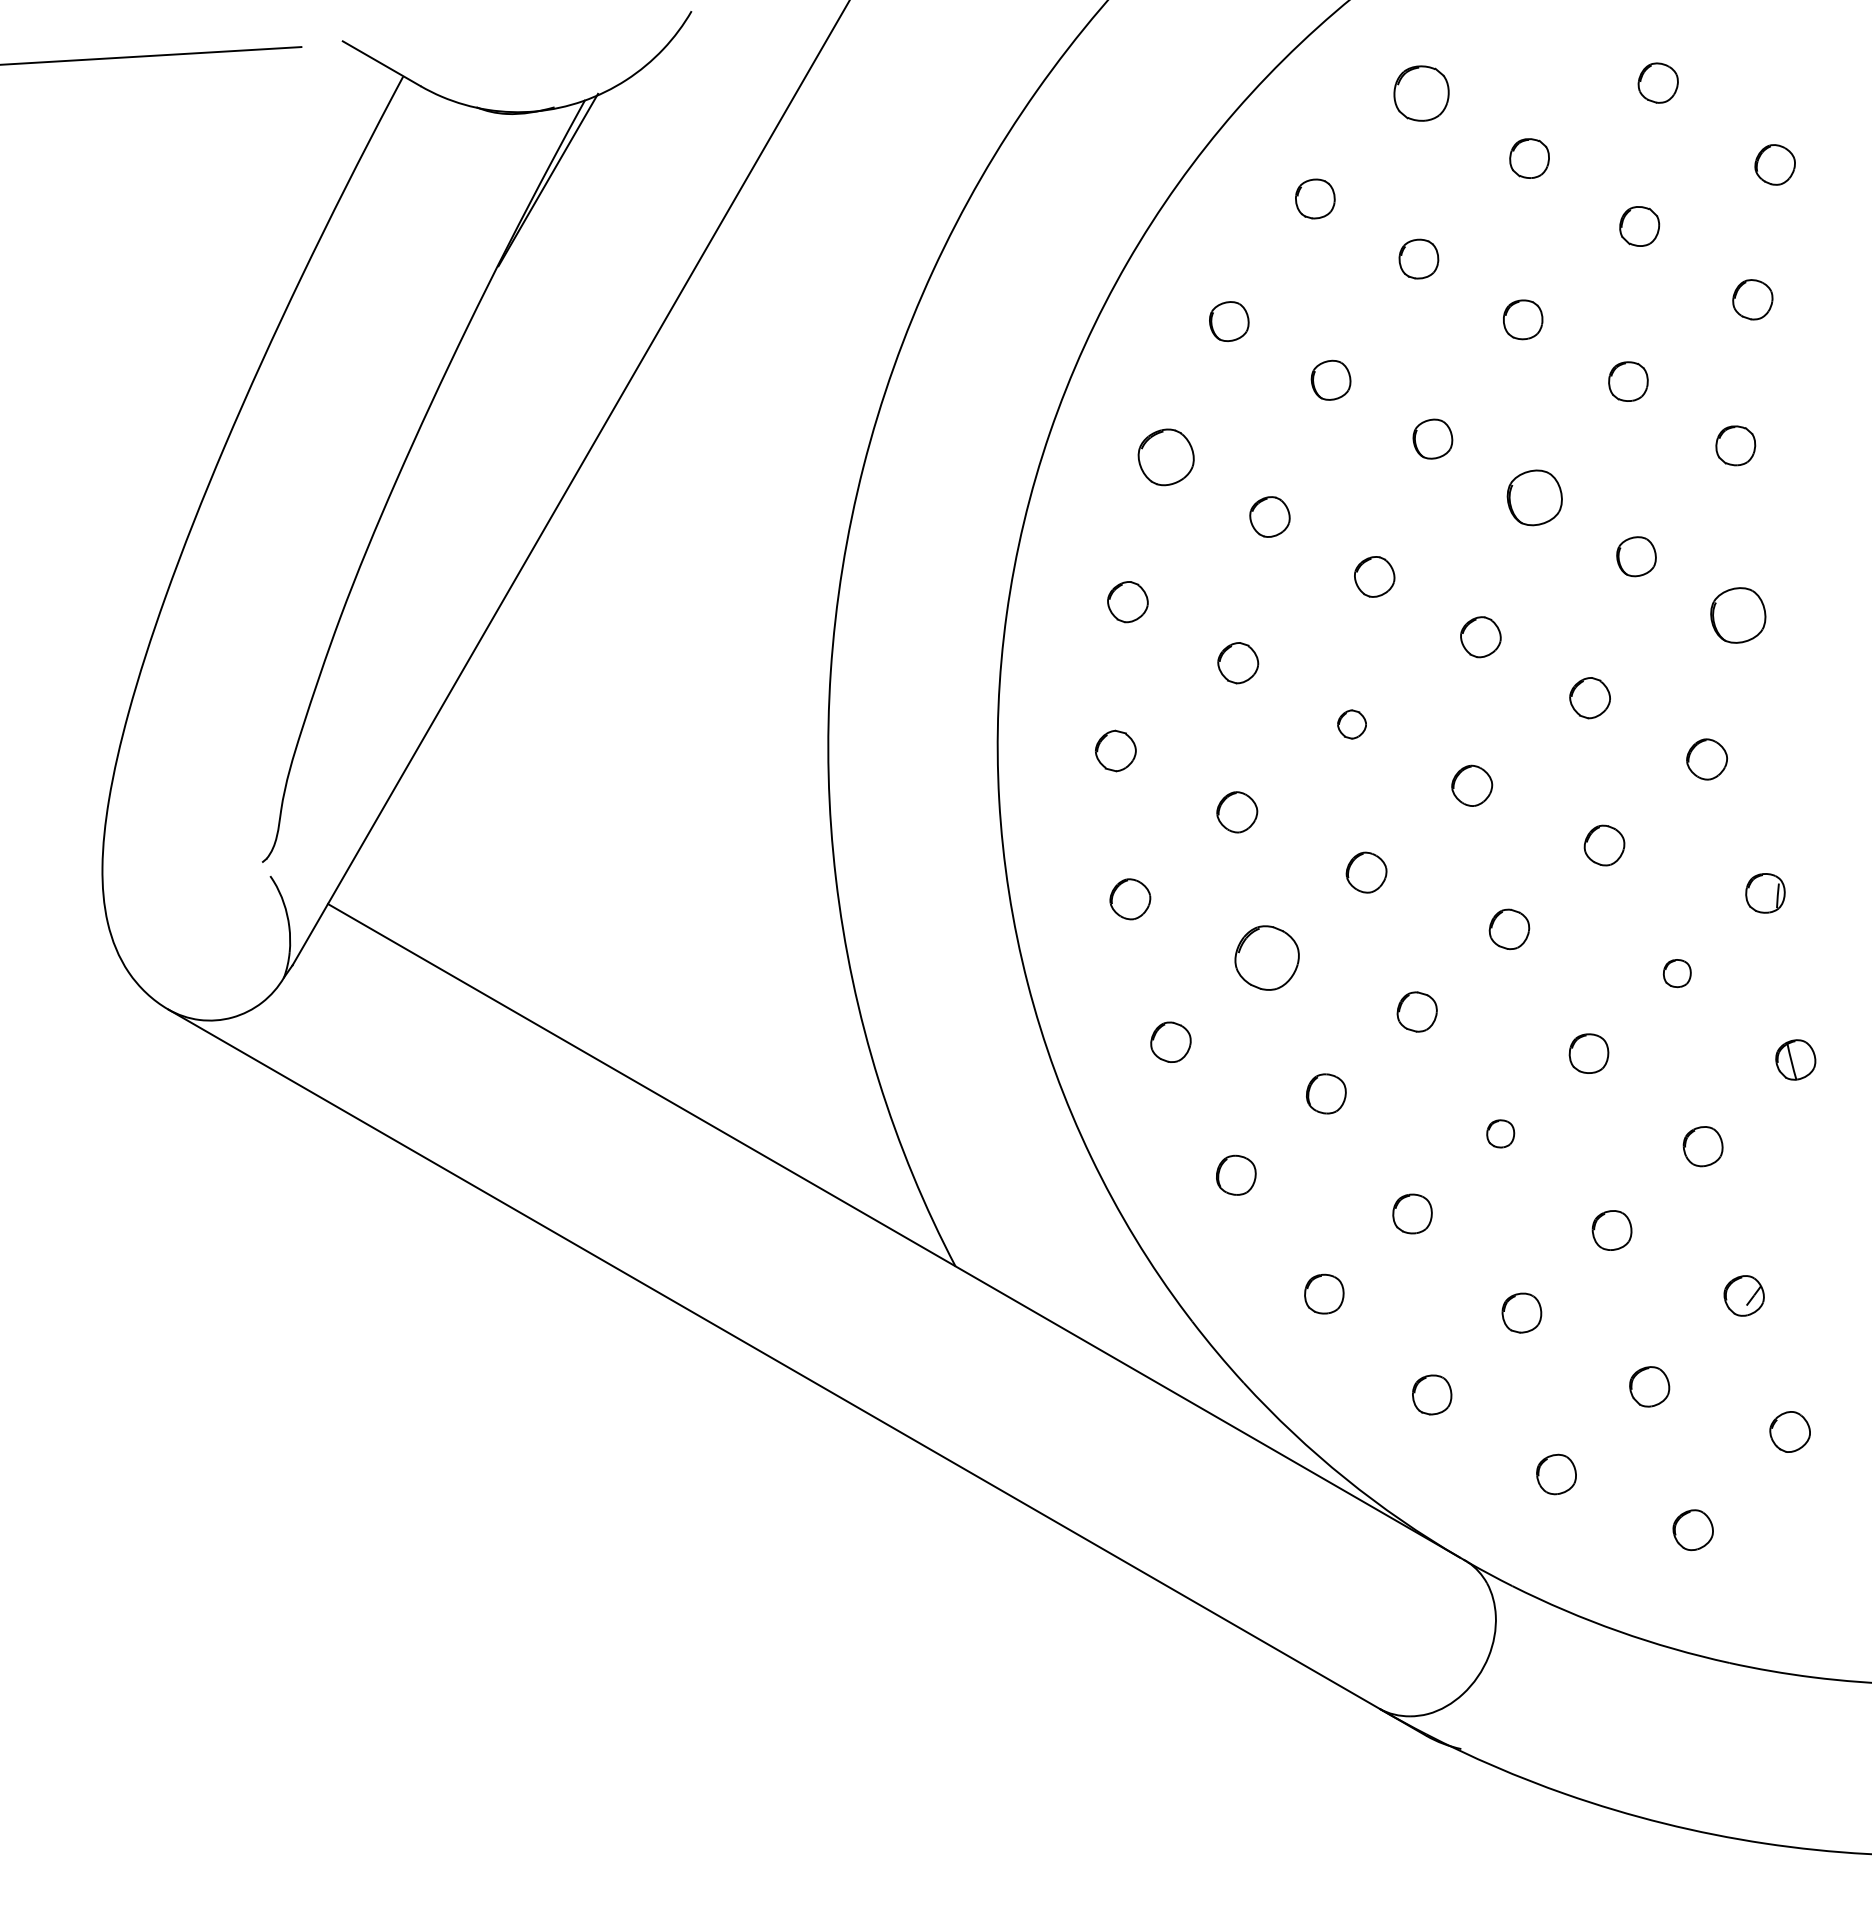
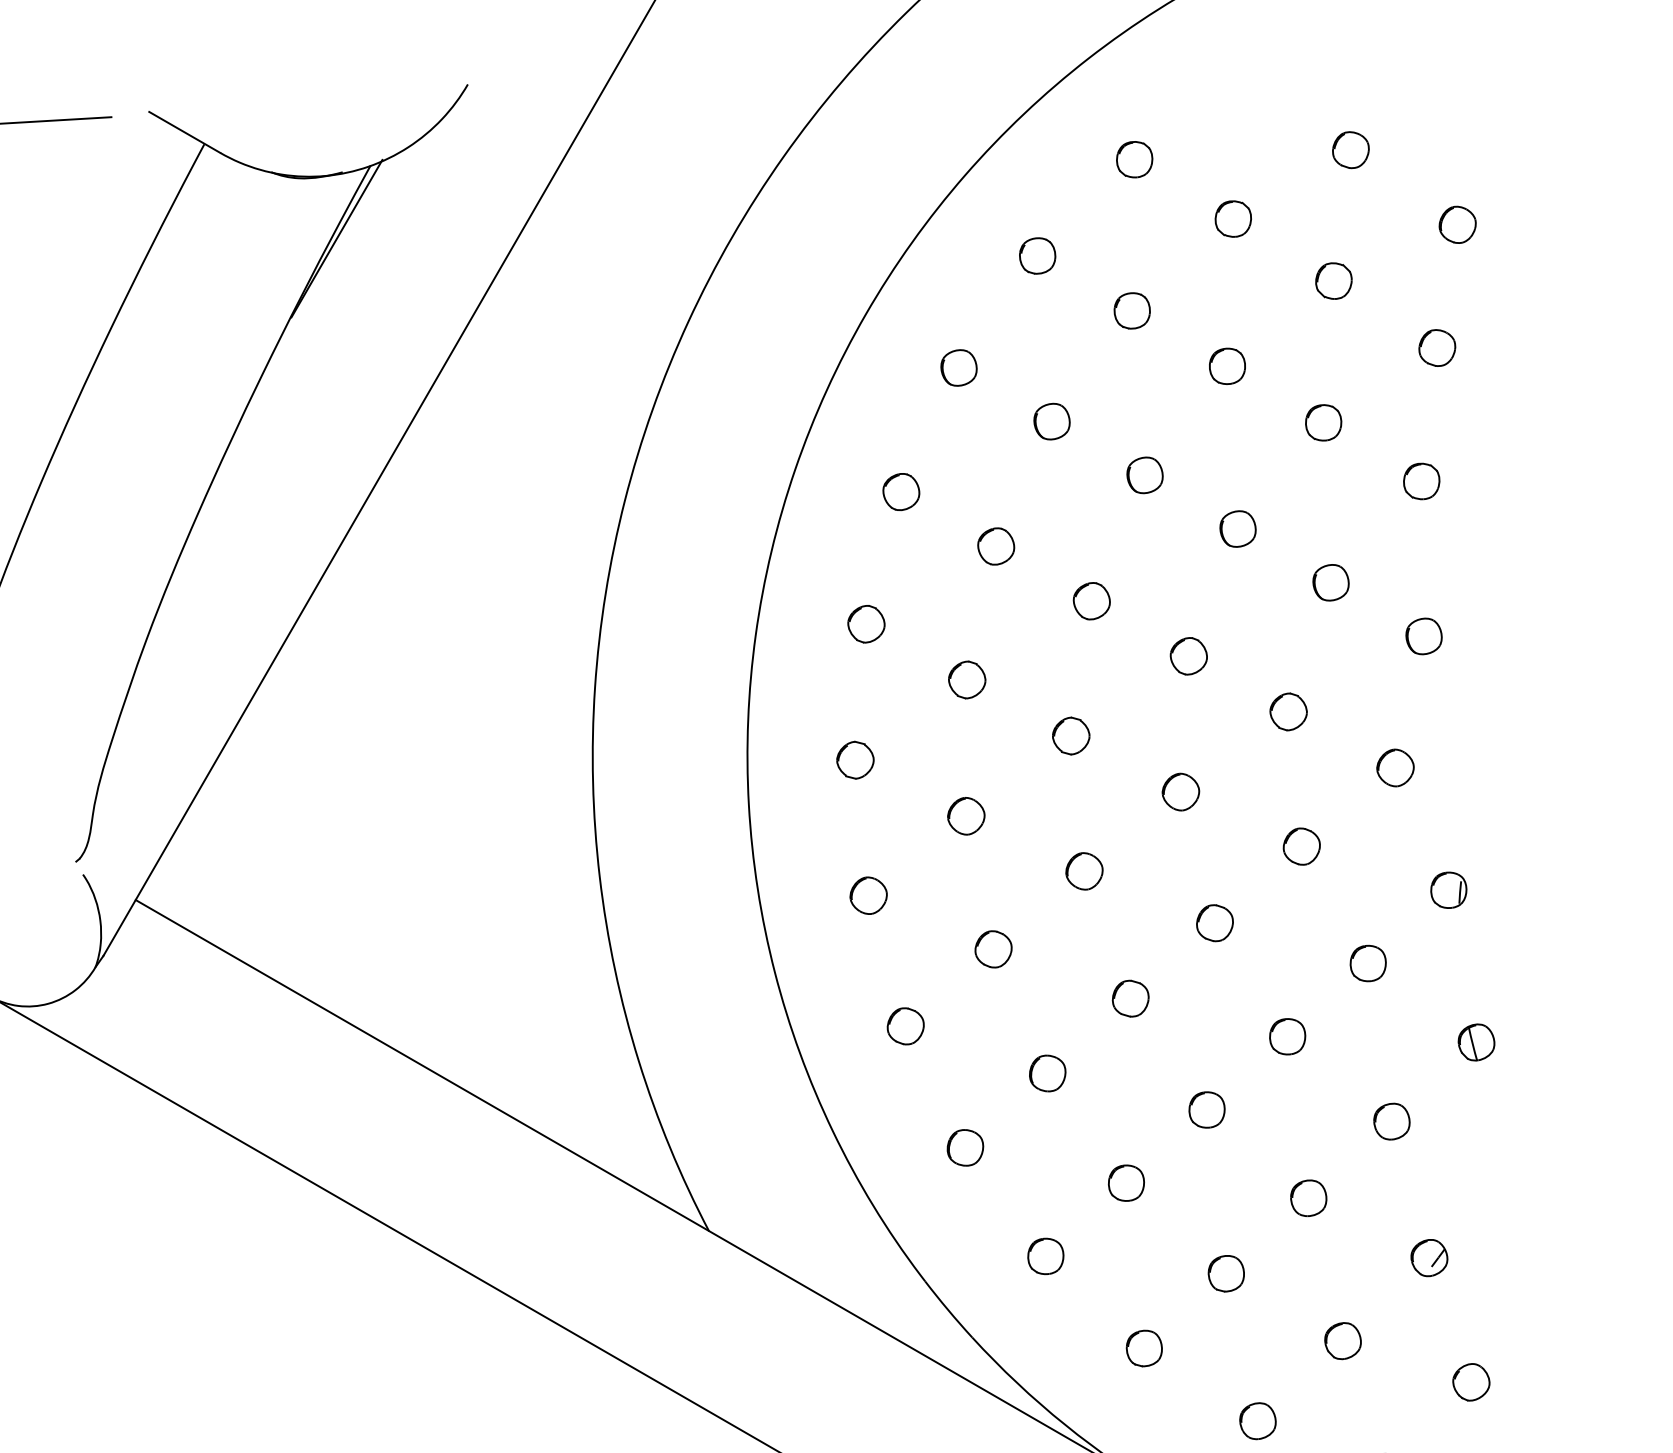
part: (1421, 93) -> (1134, 159), size x0.71
part: (1165, 457) -> (900, 492), size x0.71
part: (1534, 497) -> (1237, 528), size x0.71
part: (1738, 615) -> (1424, 636), size x0.71
part: (1351, 724) -> (1070, 736), size x1.43
part: (1266, 957) -> (993, 948), size x0.62
part: (1677, 973) -> (1368, 963), size x1.43
part: (1500, 1133) -> (1206, 1109), size x1.43

